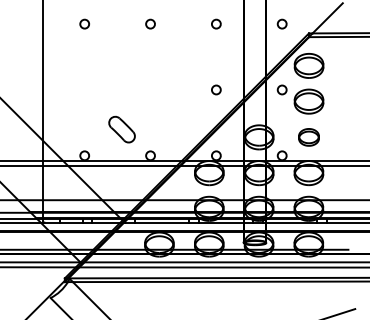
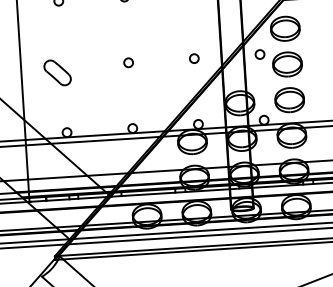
circle: (150, 89) -> (128, 62), added
part: (121, 129) -> (57, 72), moved
part: (308, 137) -> (289, 100), size x1.43

